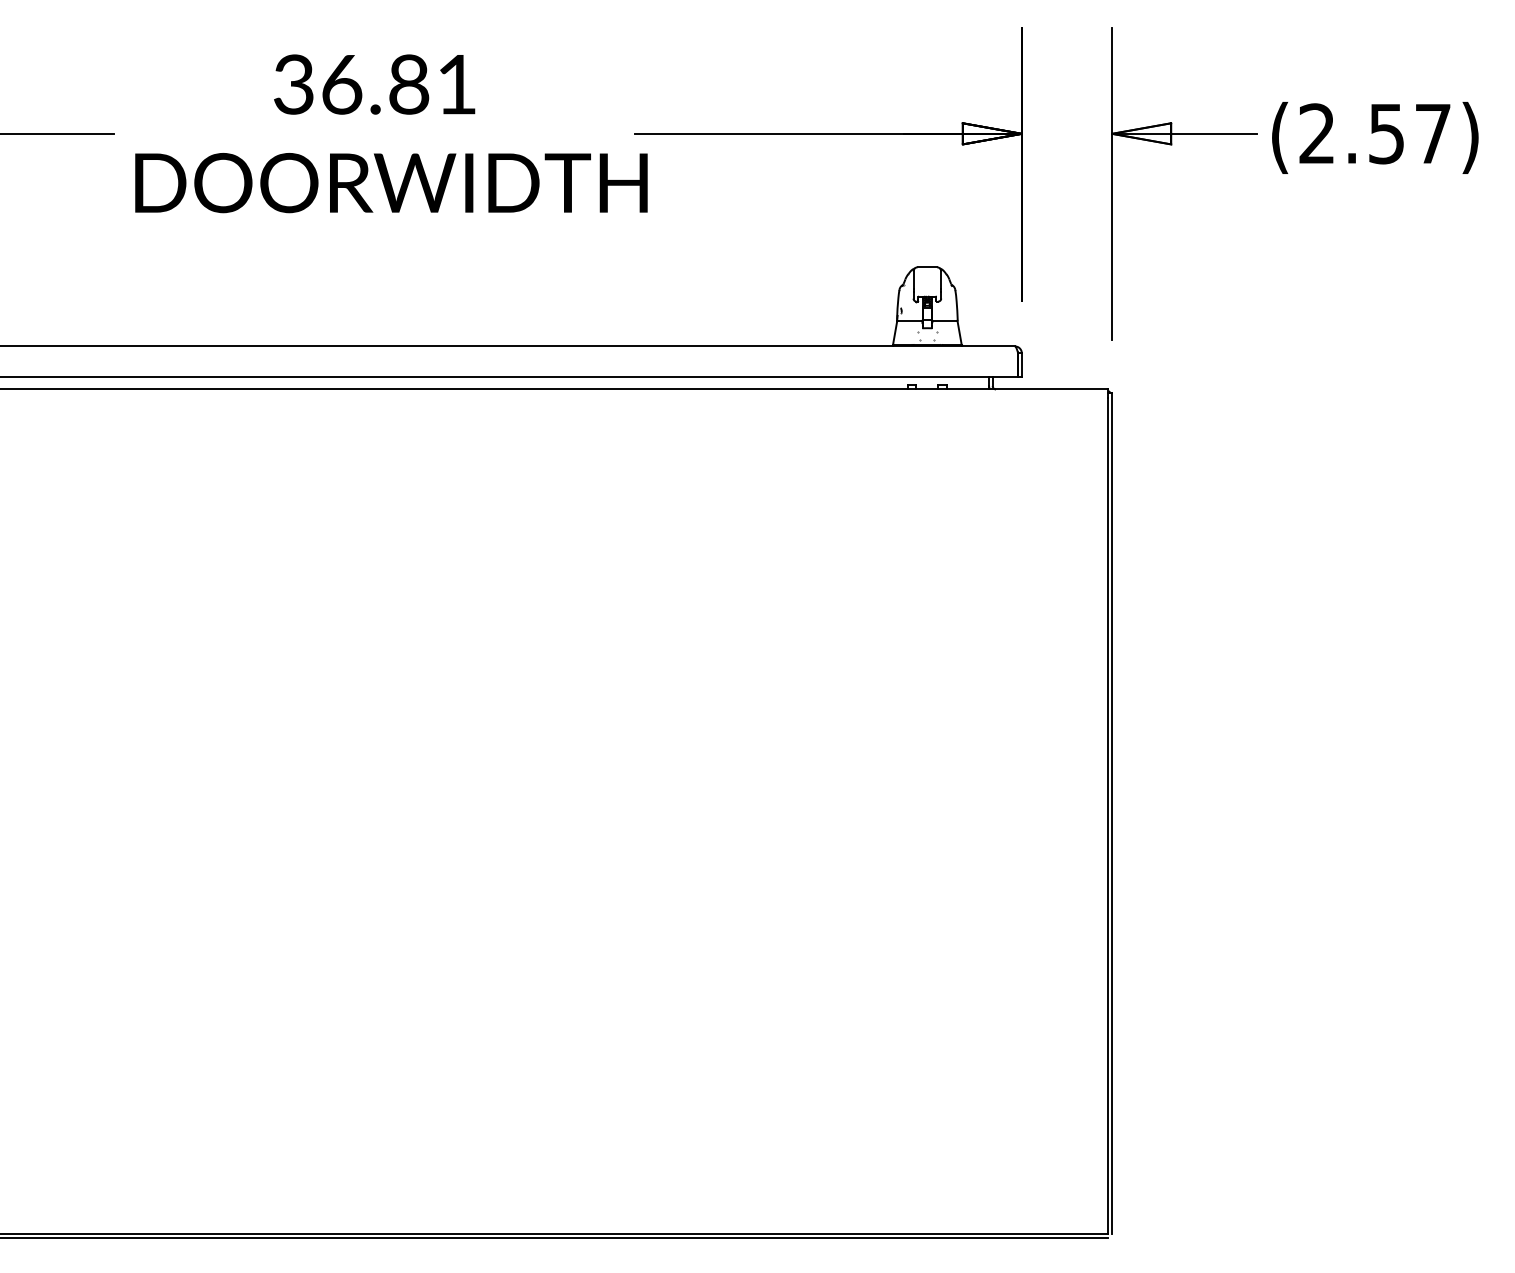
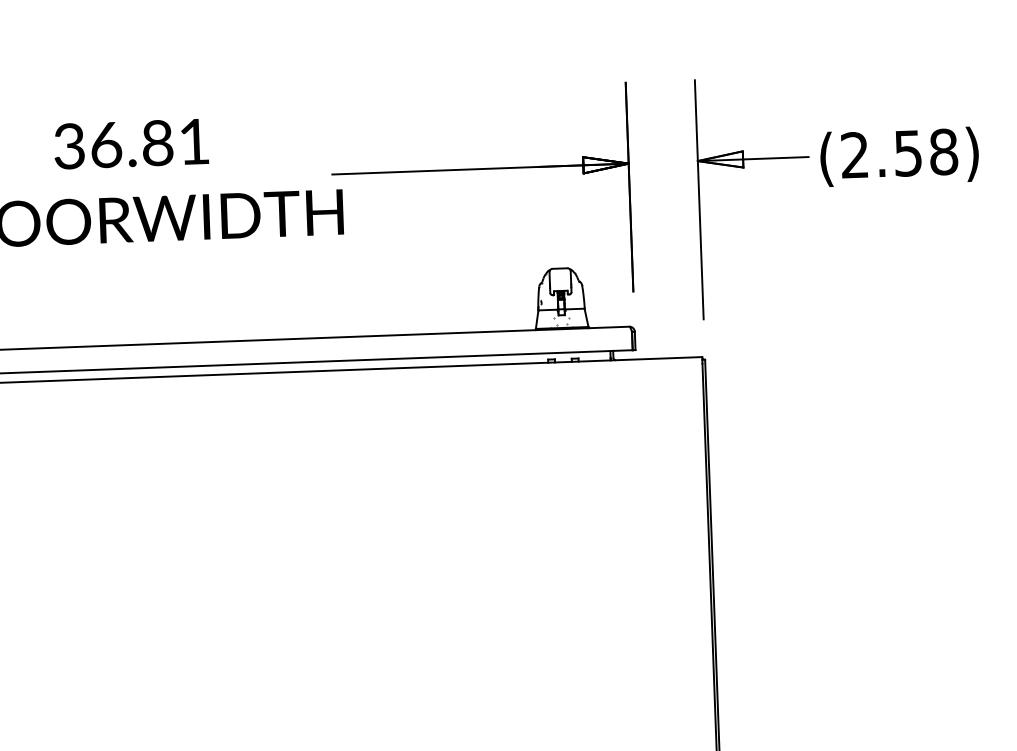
text: (1433, 133) -> (944, 151), (2.57) -> (2.58)

